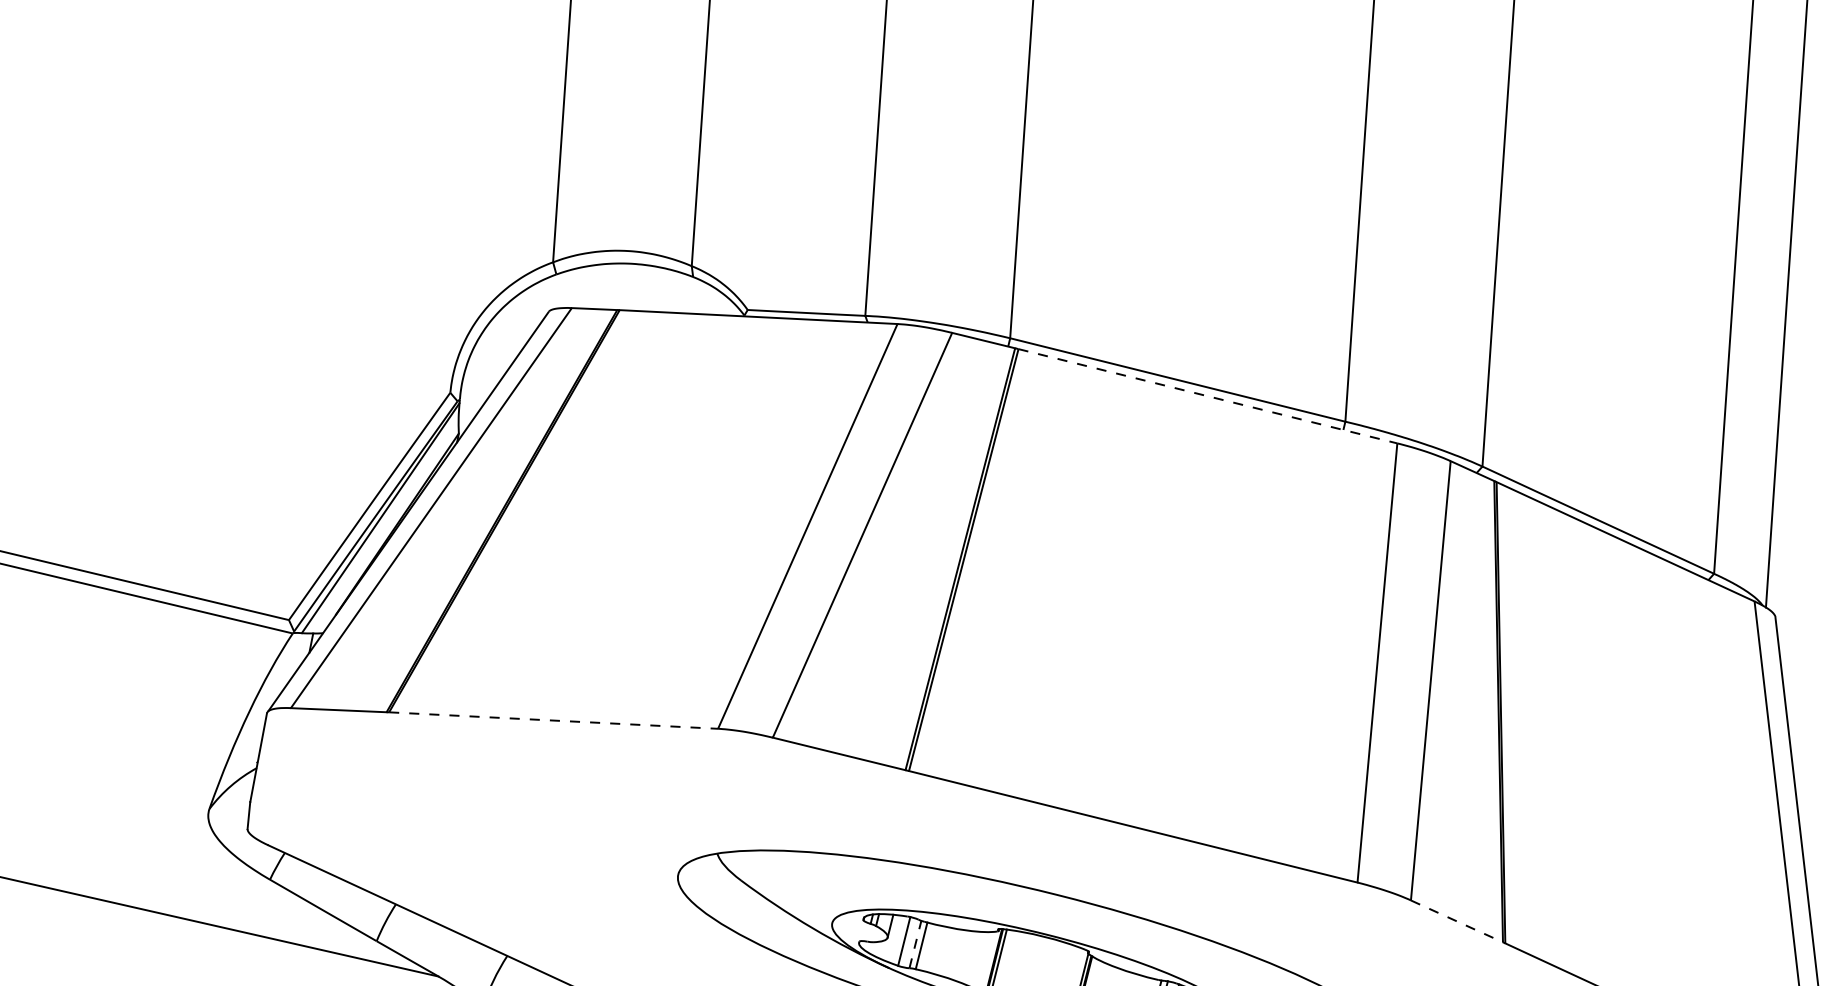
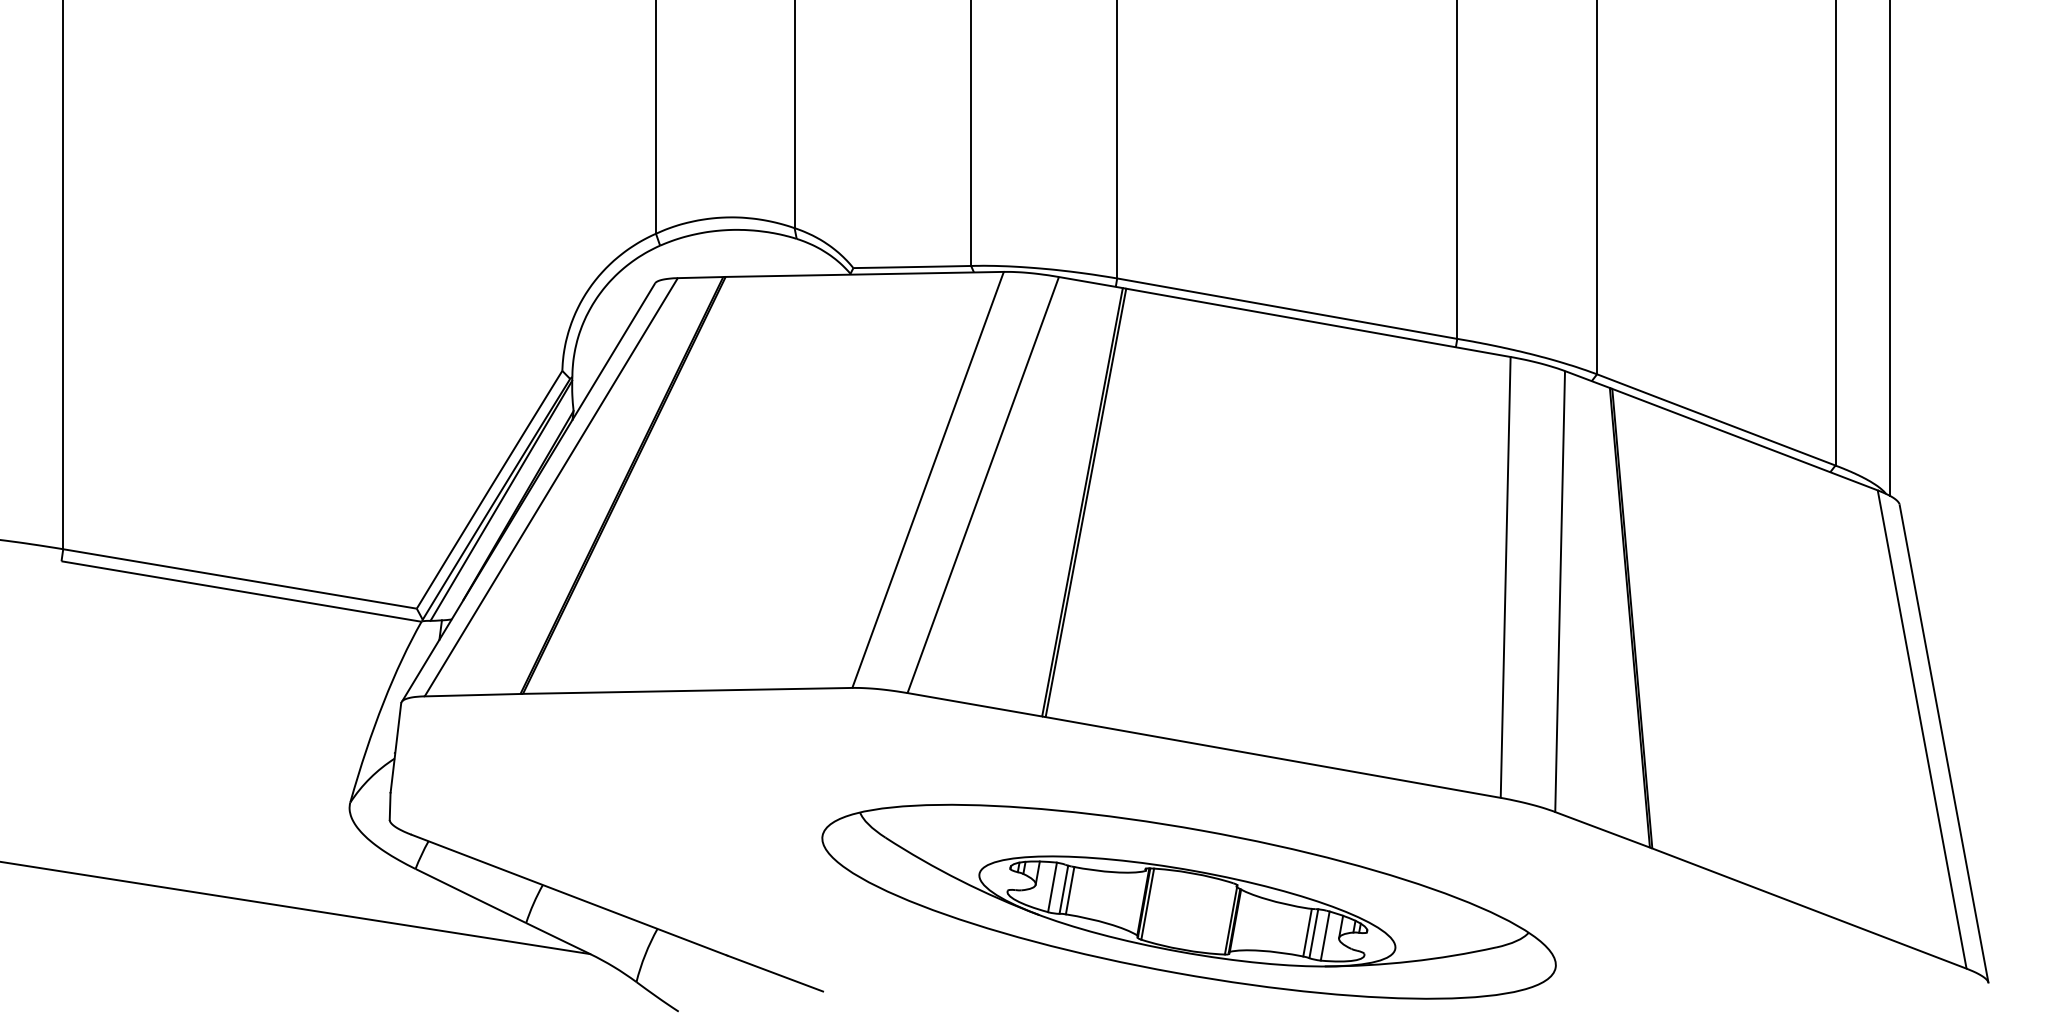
line: (1208, 395) -> (1318, 322), dashed -> solid
line: (553, 720) -> (687, 690), dashed -> solid
line: (1456, 921) -> (1602, 829), dashed -> solid
line: (915, 944) -> (1063, 889), dashed -> solid

